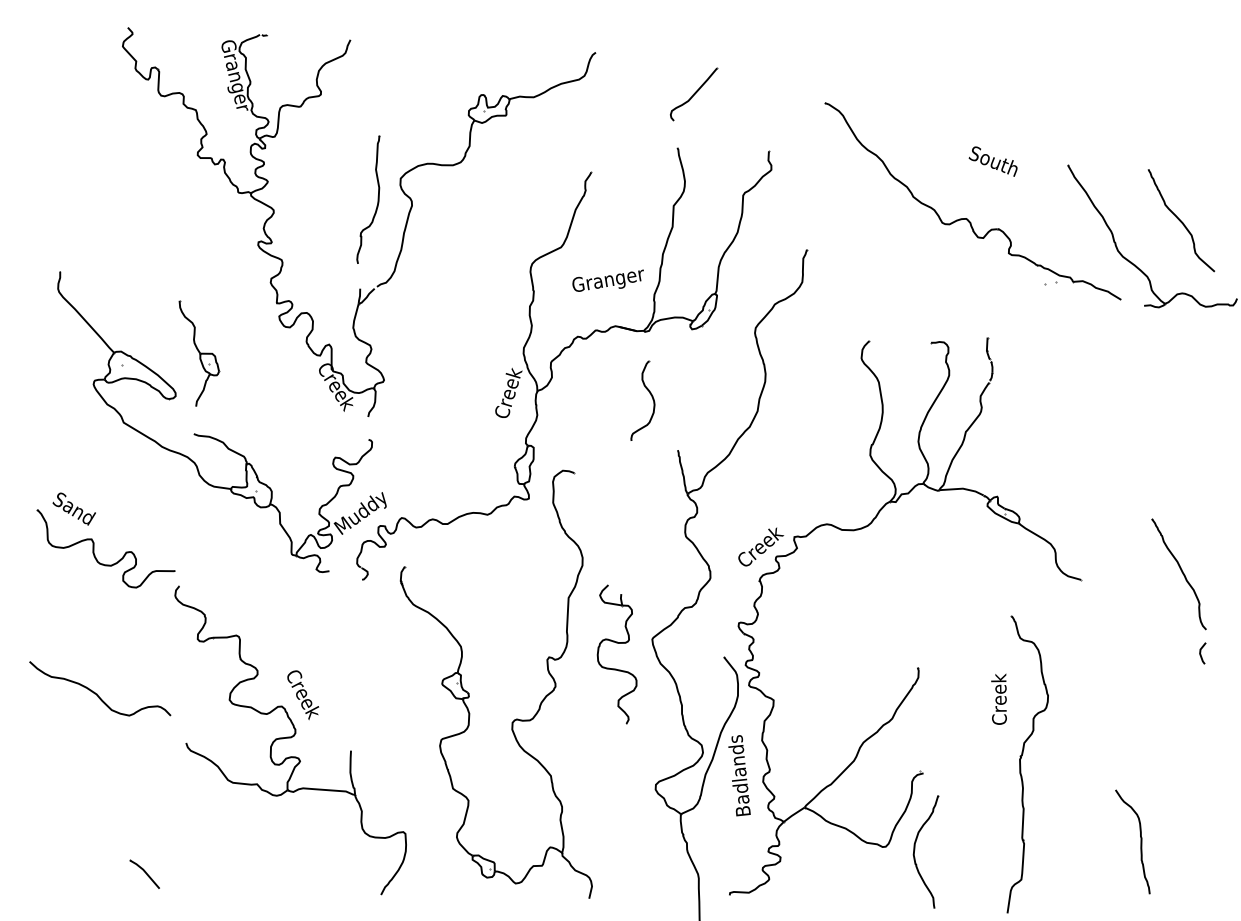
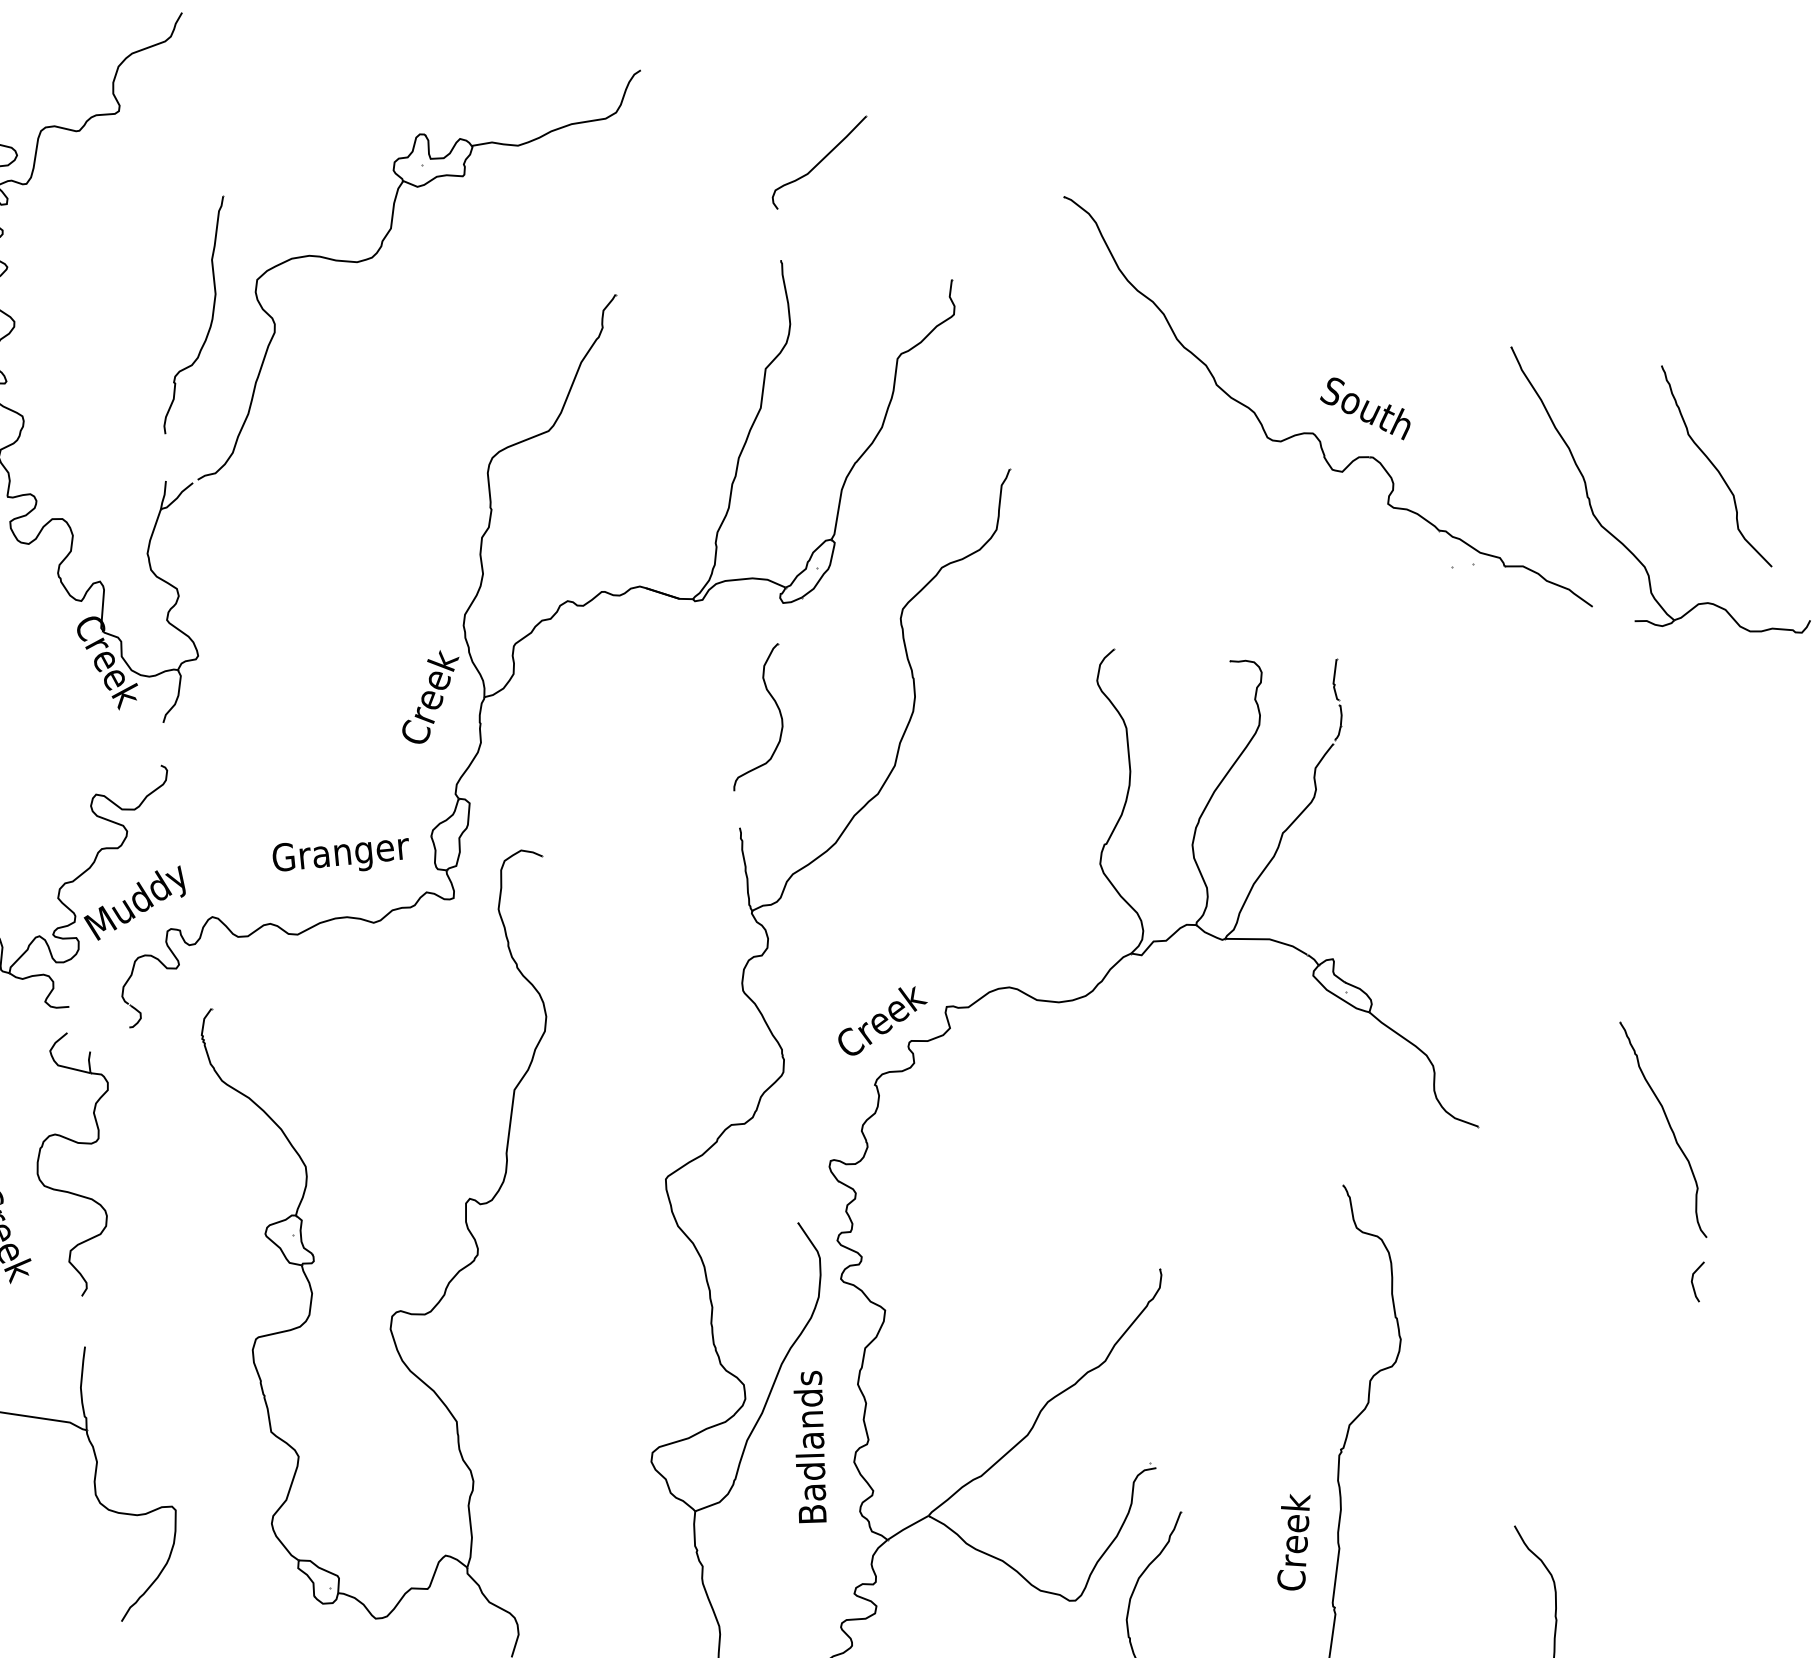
text: (992, 161) -> (1364, 408), moved
text: (607, 280) -> (339, 853), moved
part: (650, 395) -> (776, 708), moved
part: (616, 643) -> (74, 1143), moved
text: (998, 698) -> (1292, 1540), moved

